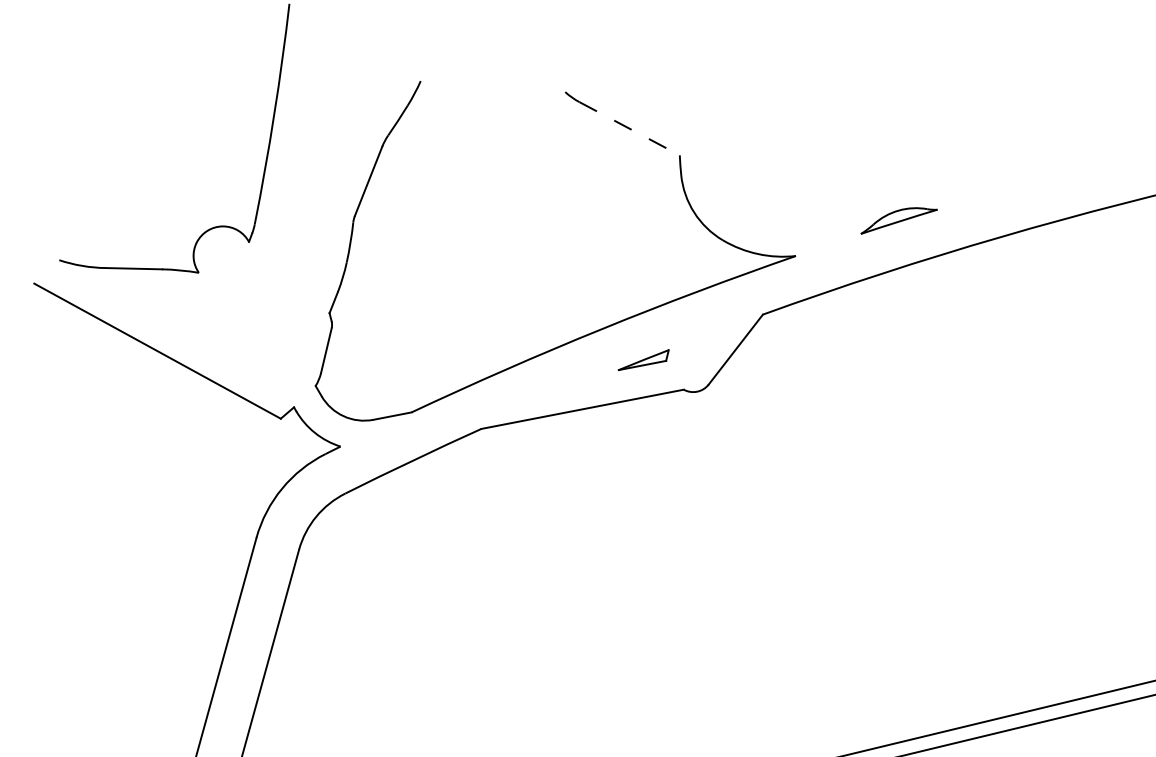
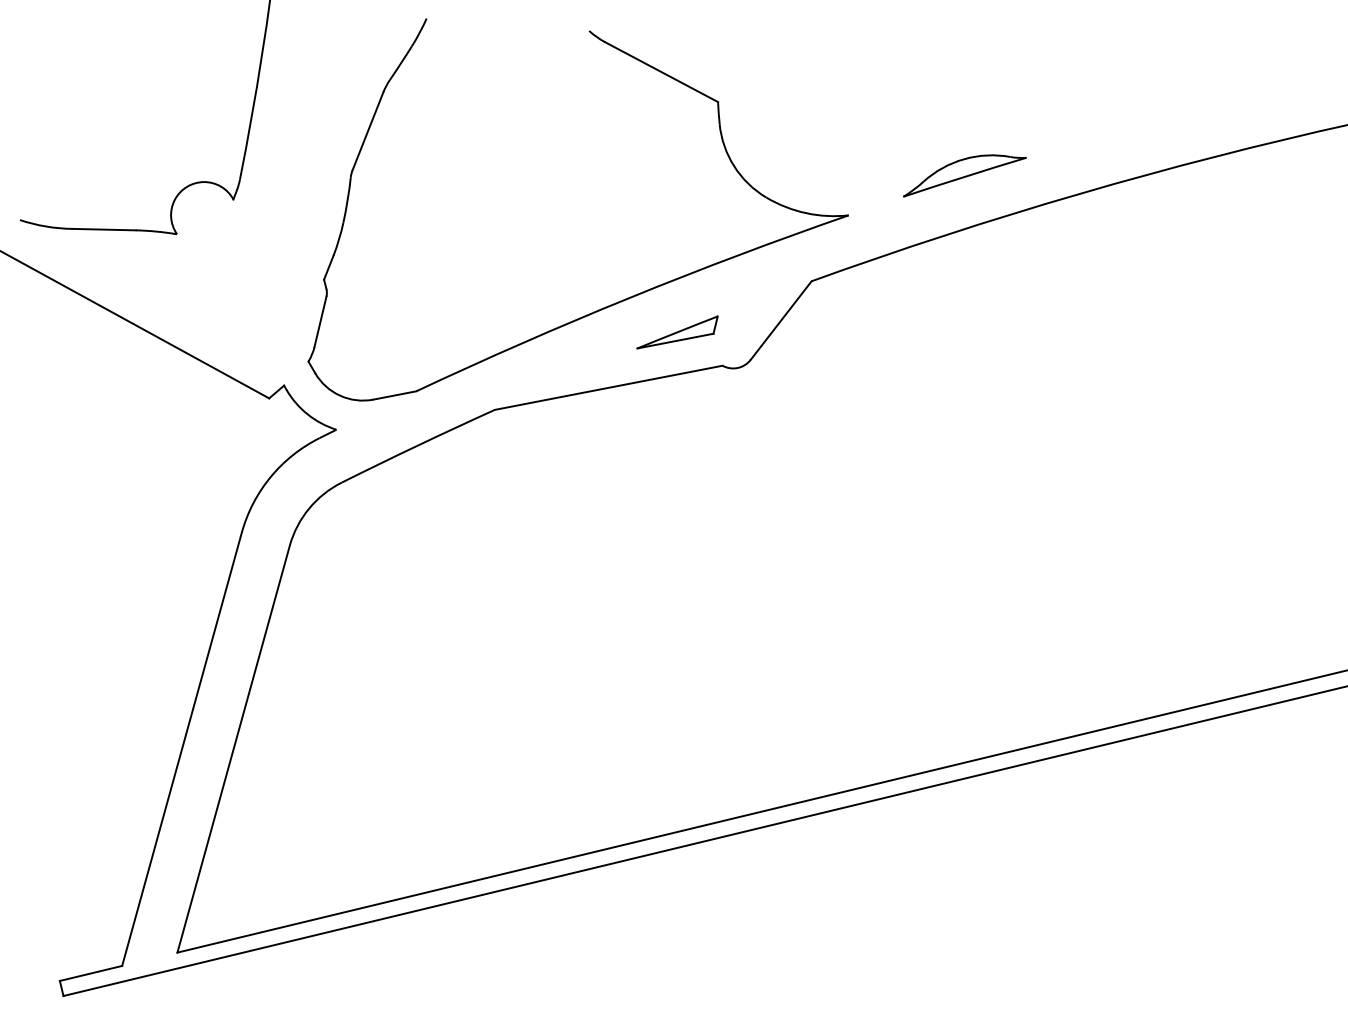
line: (629, 129) -> (661, 72), dashed -> solid
part: (898, 220) -> (964, 175), size x1.43
part: (643, 360) -> (677, 332), size x1.43

